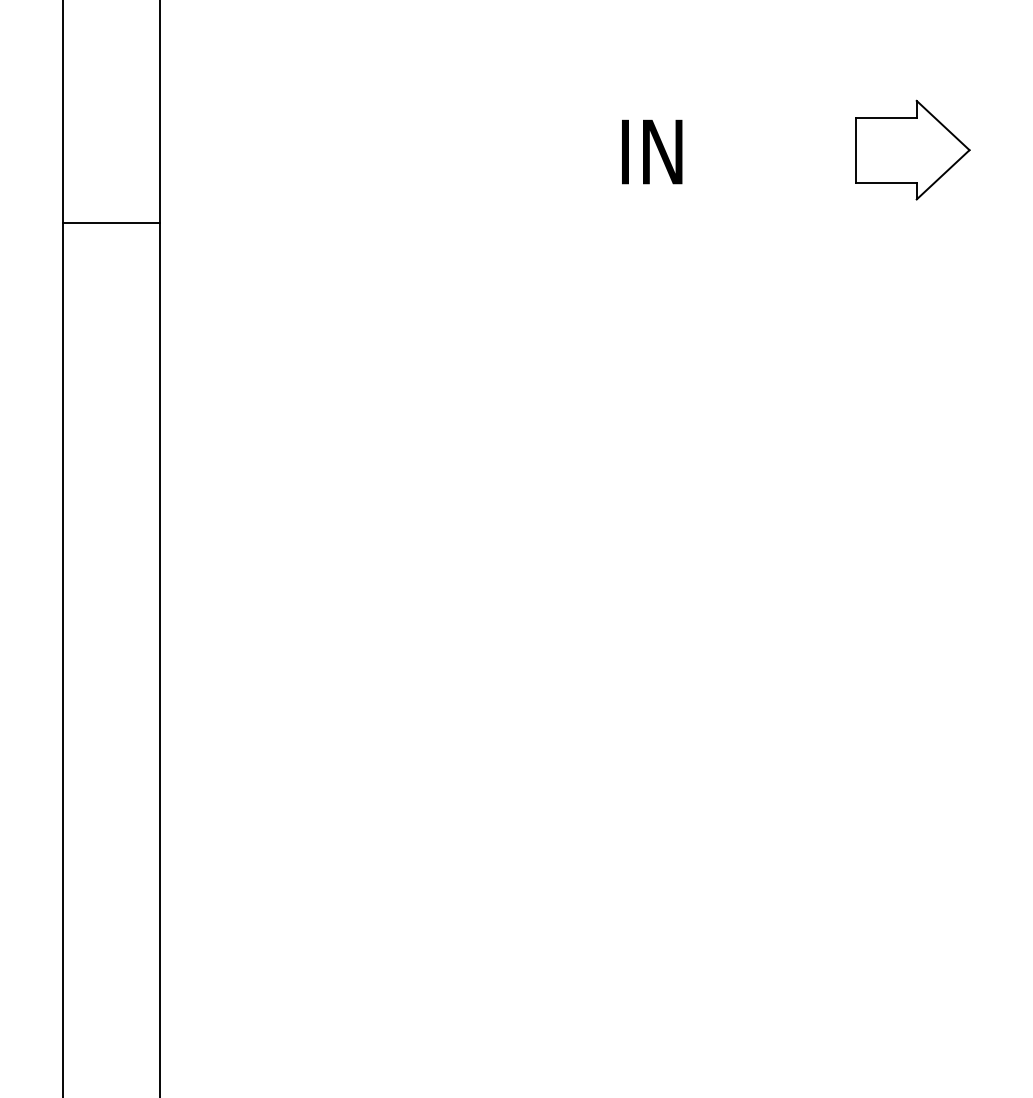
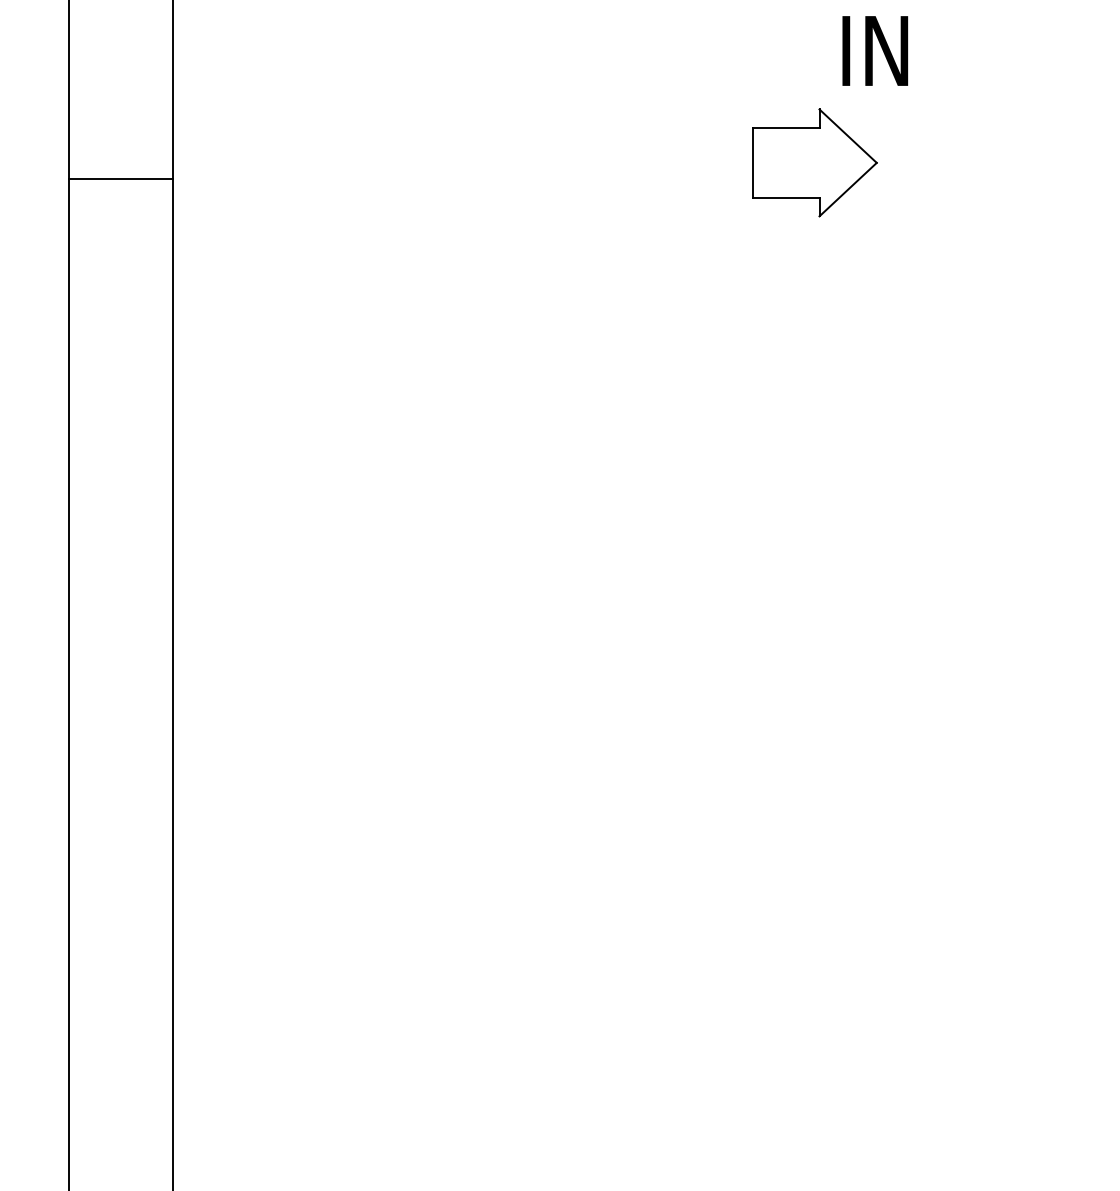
part: (912, 149) -> (814, 162), moved
text: (652, 151) -> (875, 50), moved
line: (111, 222) -> (120, 178), moved

